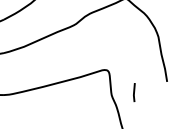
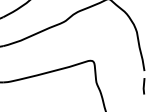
line: (133, 92) -> (143, 86), moved

